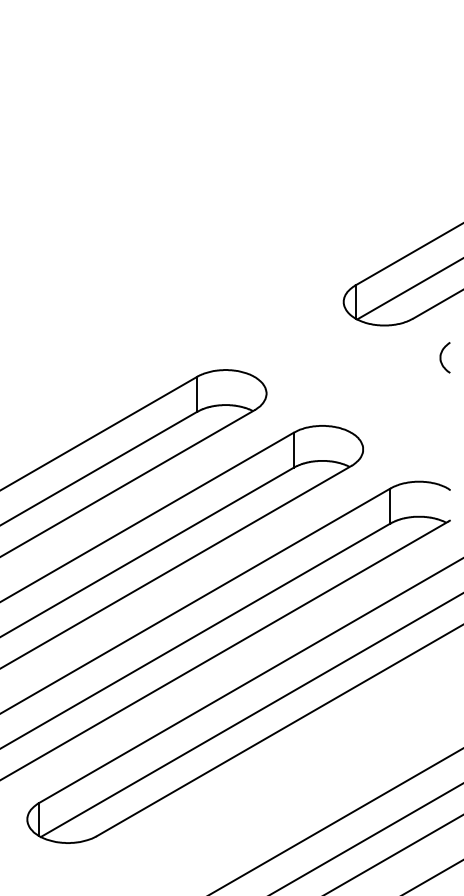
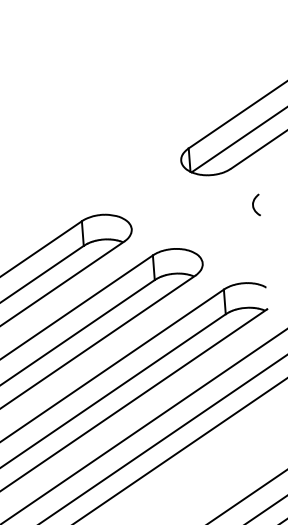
curve: (441, 357) -> (253, 205), moved

